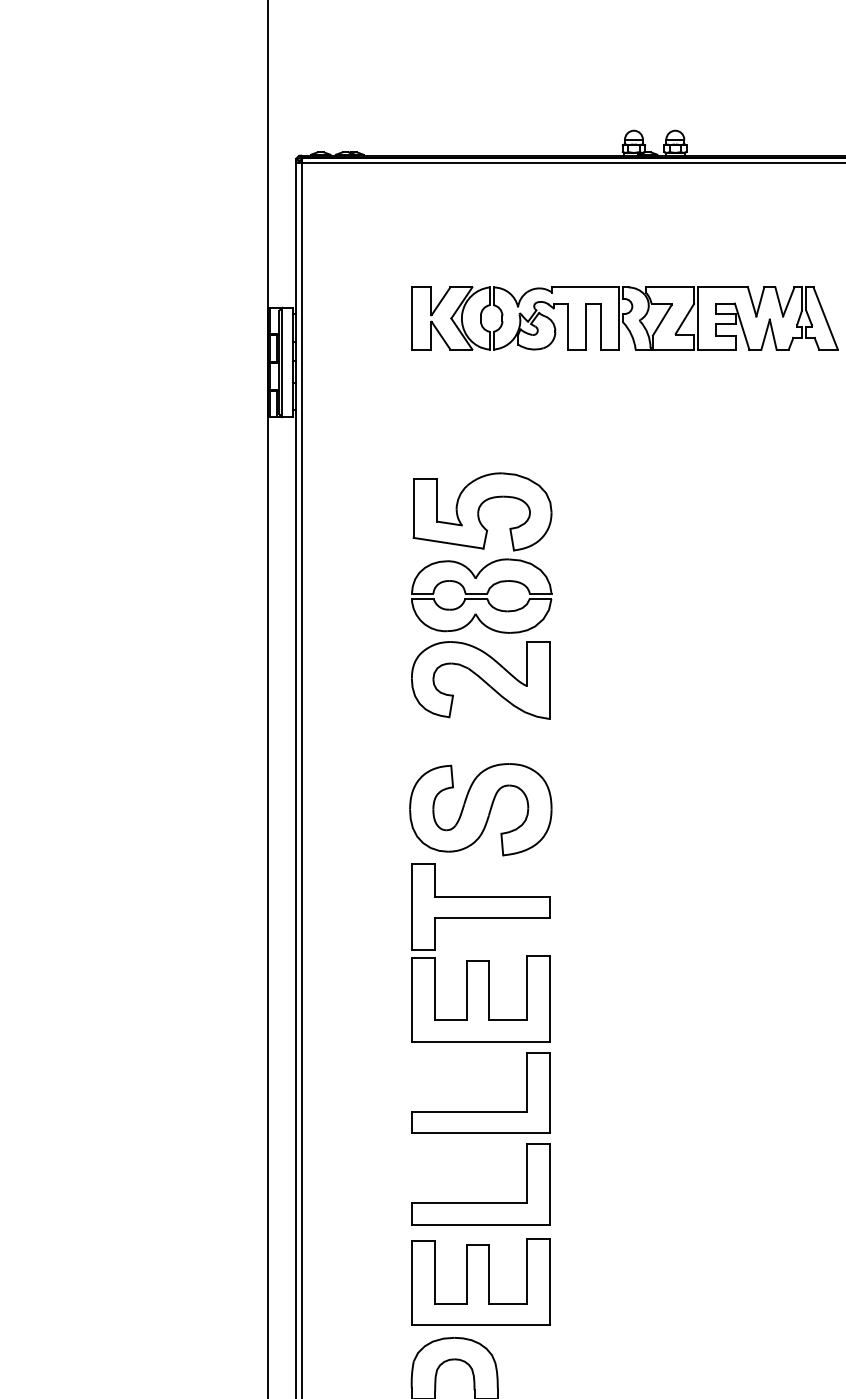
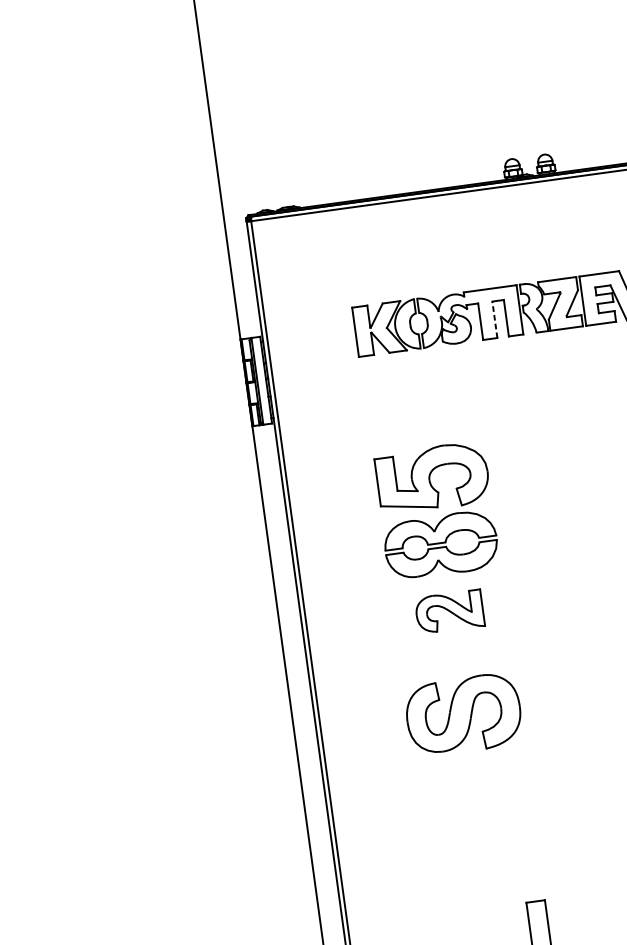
line: (586, 326) -> (495, 319), solid -> dashed
part: (480, 680) -> (449, 612), size x0.6
part: (480, 960) -> (479, 834), removed

